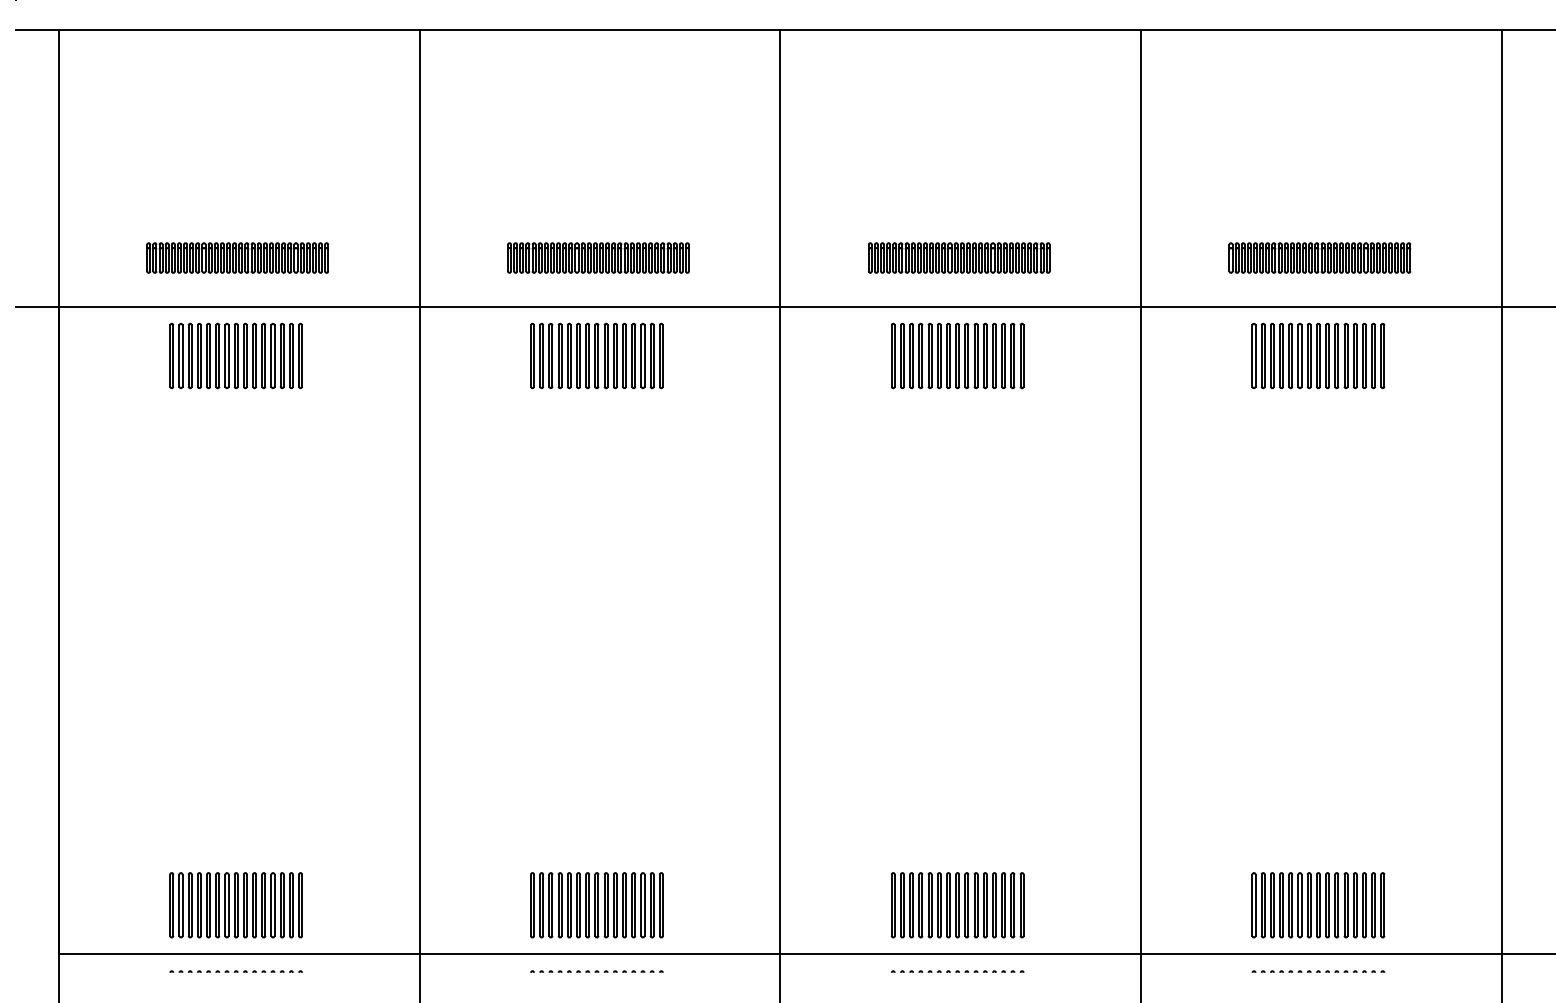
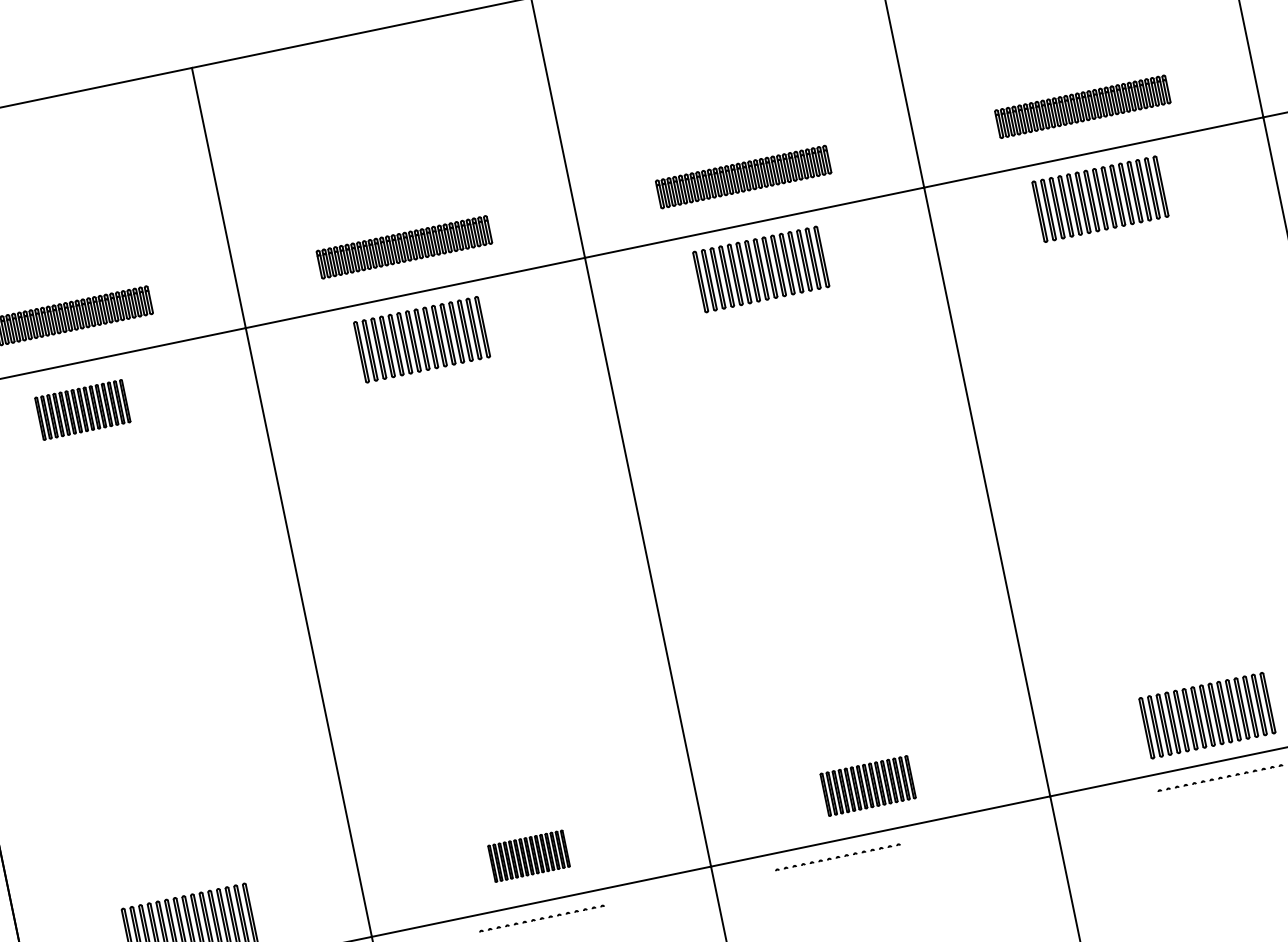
part: (235, 355) -> (82, 409), size x0.7
part: (596, 905) -> (528, 856), size x0.6
part: (957, 905) -> (868, 786), size x0.7
part: (957, 971) -> (837, 857), moved

